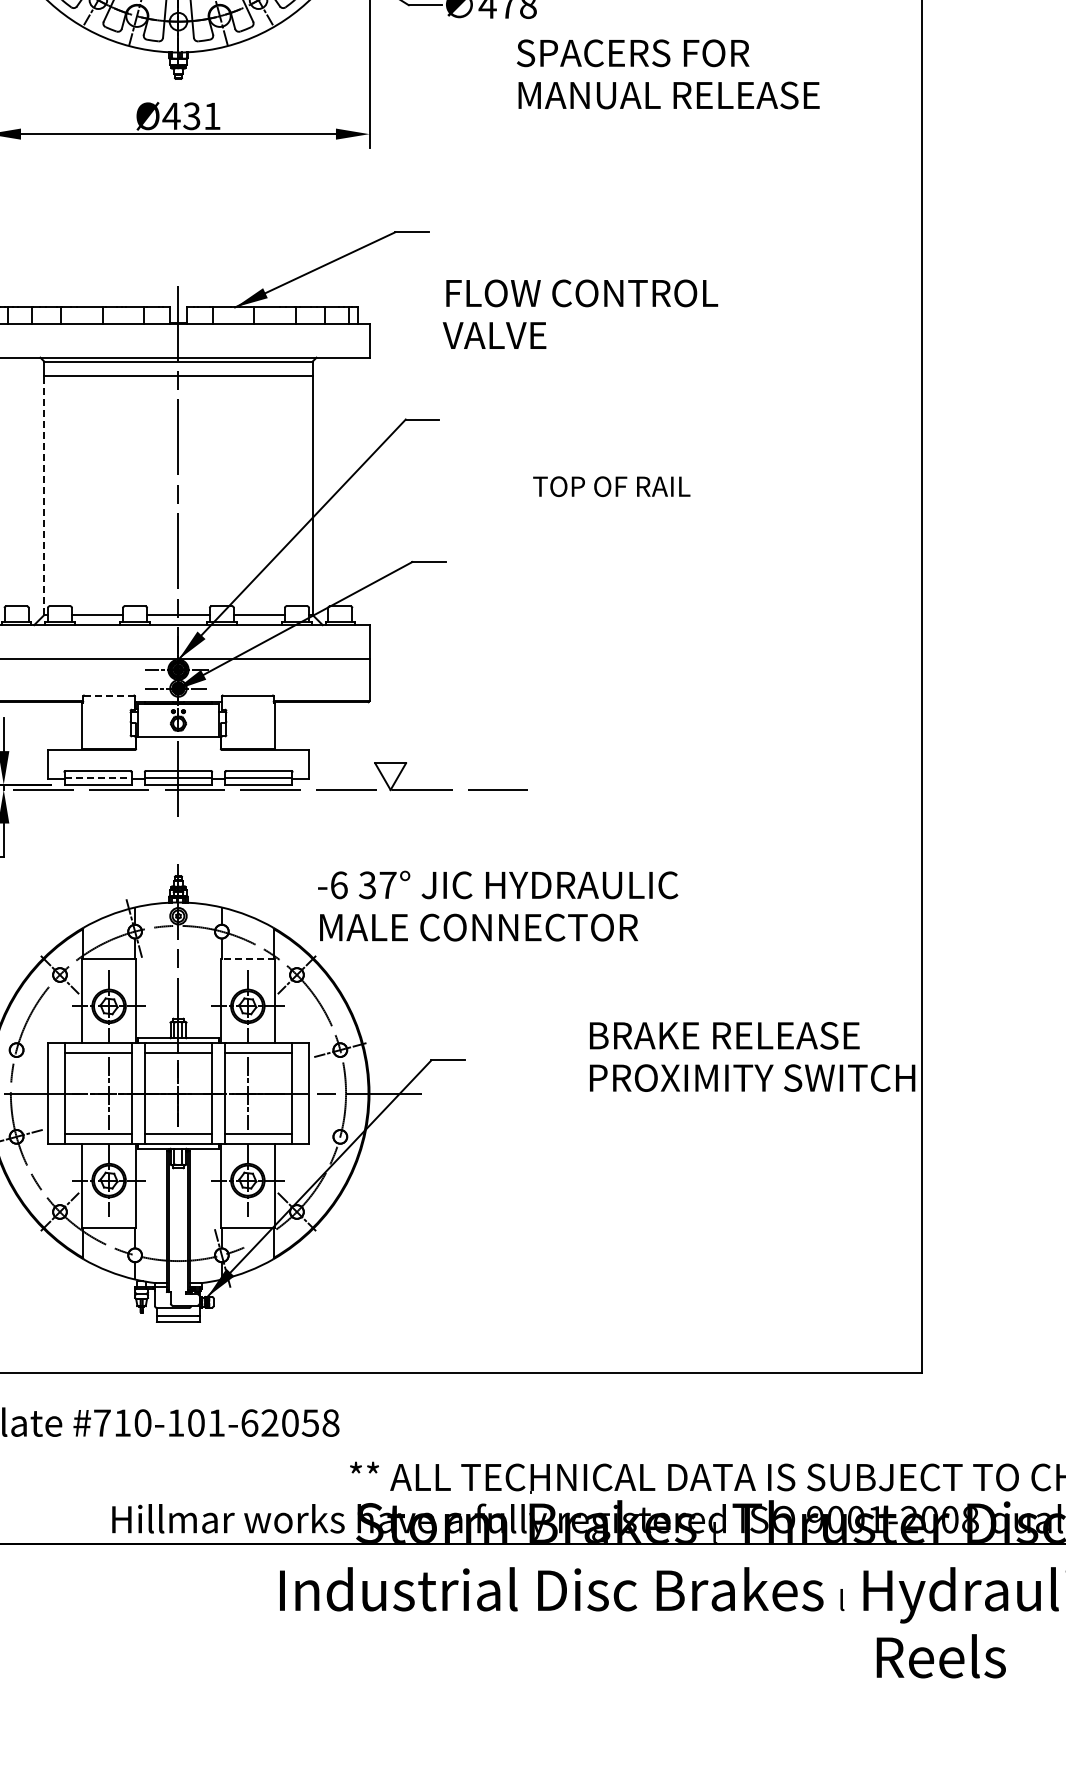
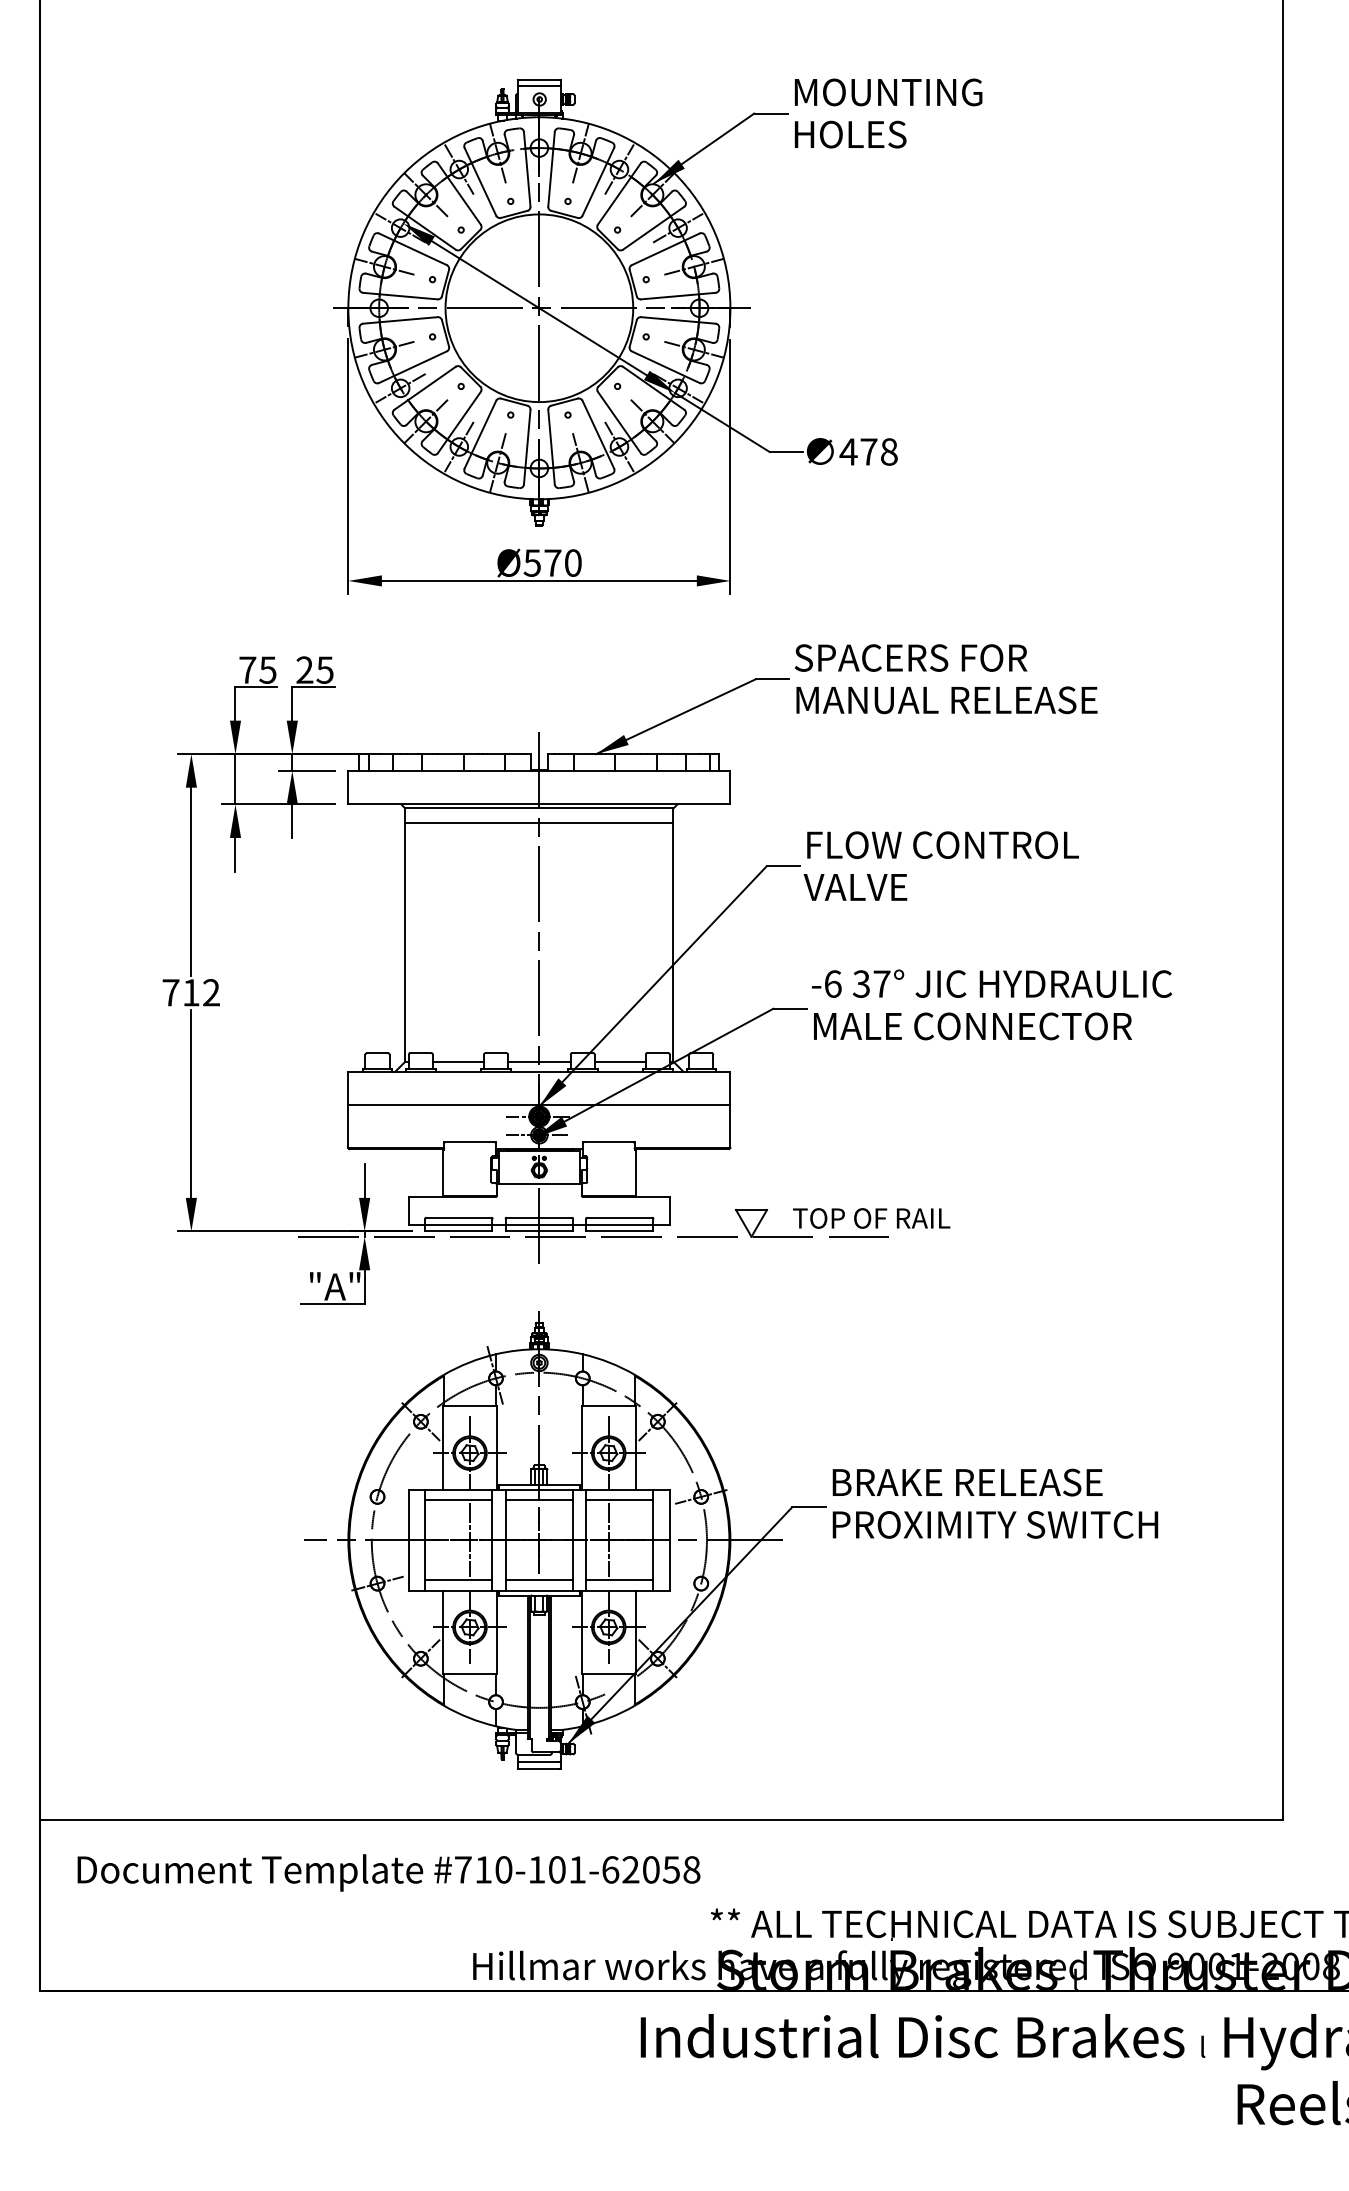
text: (668, 74) -> (946, 679), moved
text: (191, 115) -> (552, 562), Ø431 -> Ø570
text: (579, 313) -> (940, 865), moved
text: (611, 486) -> (871, 1218), moved
line: (44, 495) -> (405, 942), dashed -> solid
line: (109, 695) -> (470, 1142), dashed -> solid
line: (97, 777) -> (458, 1224), dashed -> solid
text: (498, 905) -> (992, 1004), moved
line: (247, 959) -> (608, 1406), dashed -> solid
text: (752, 1056) -> (995, 1503), moved

